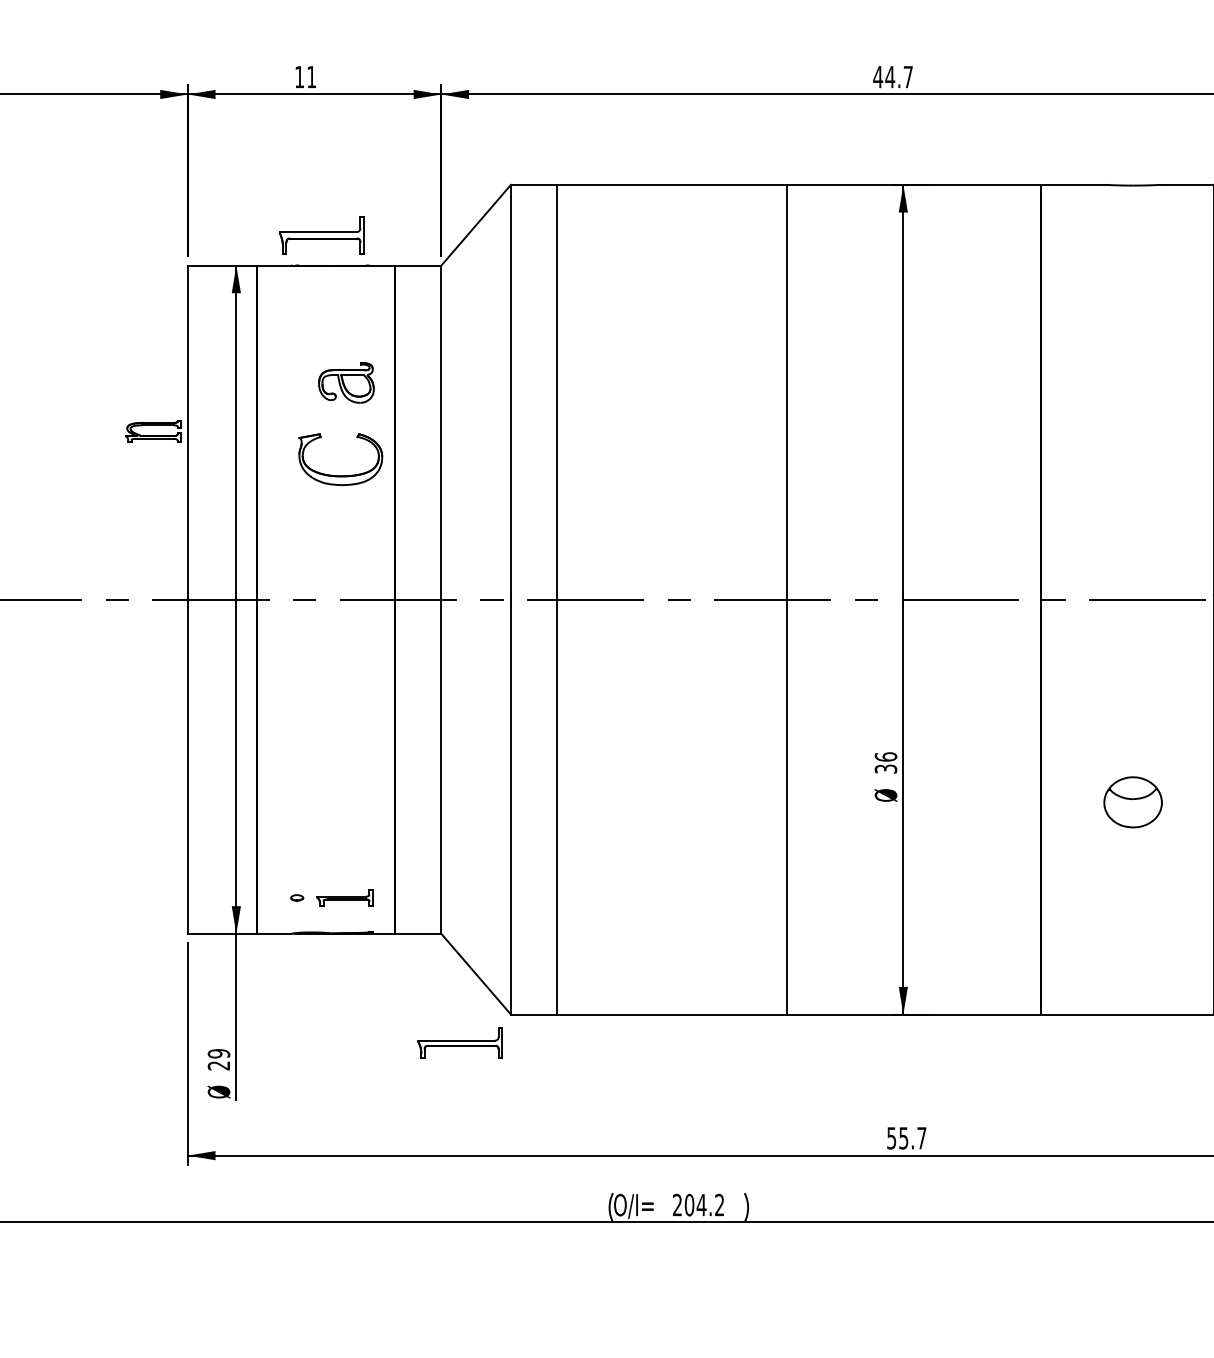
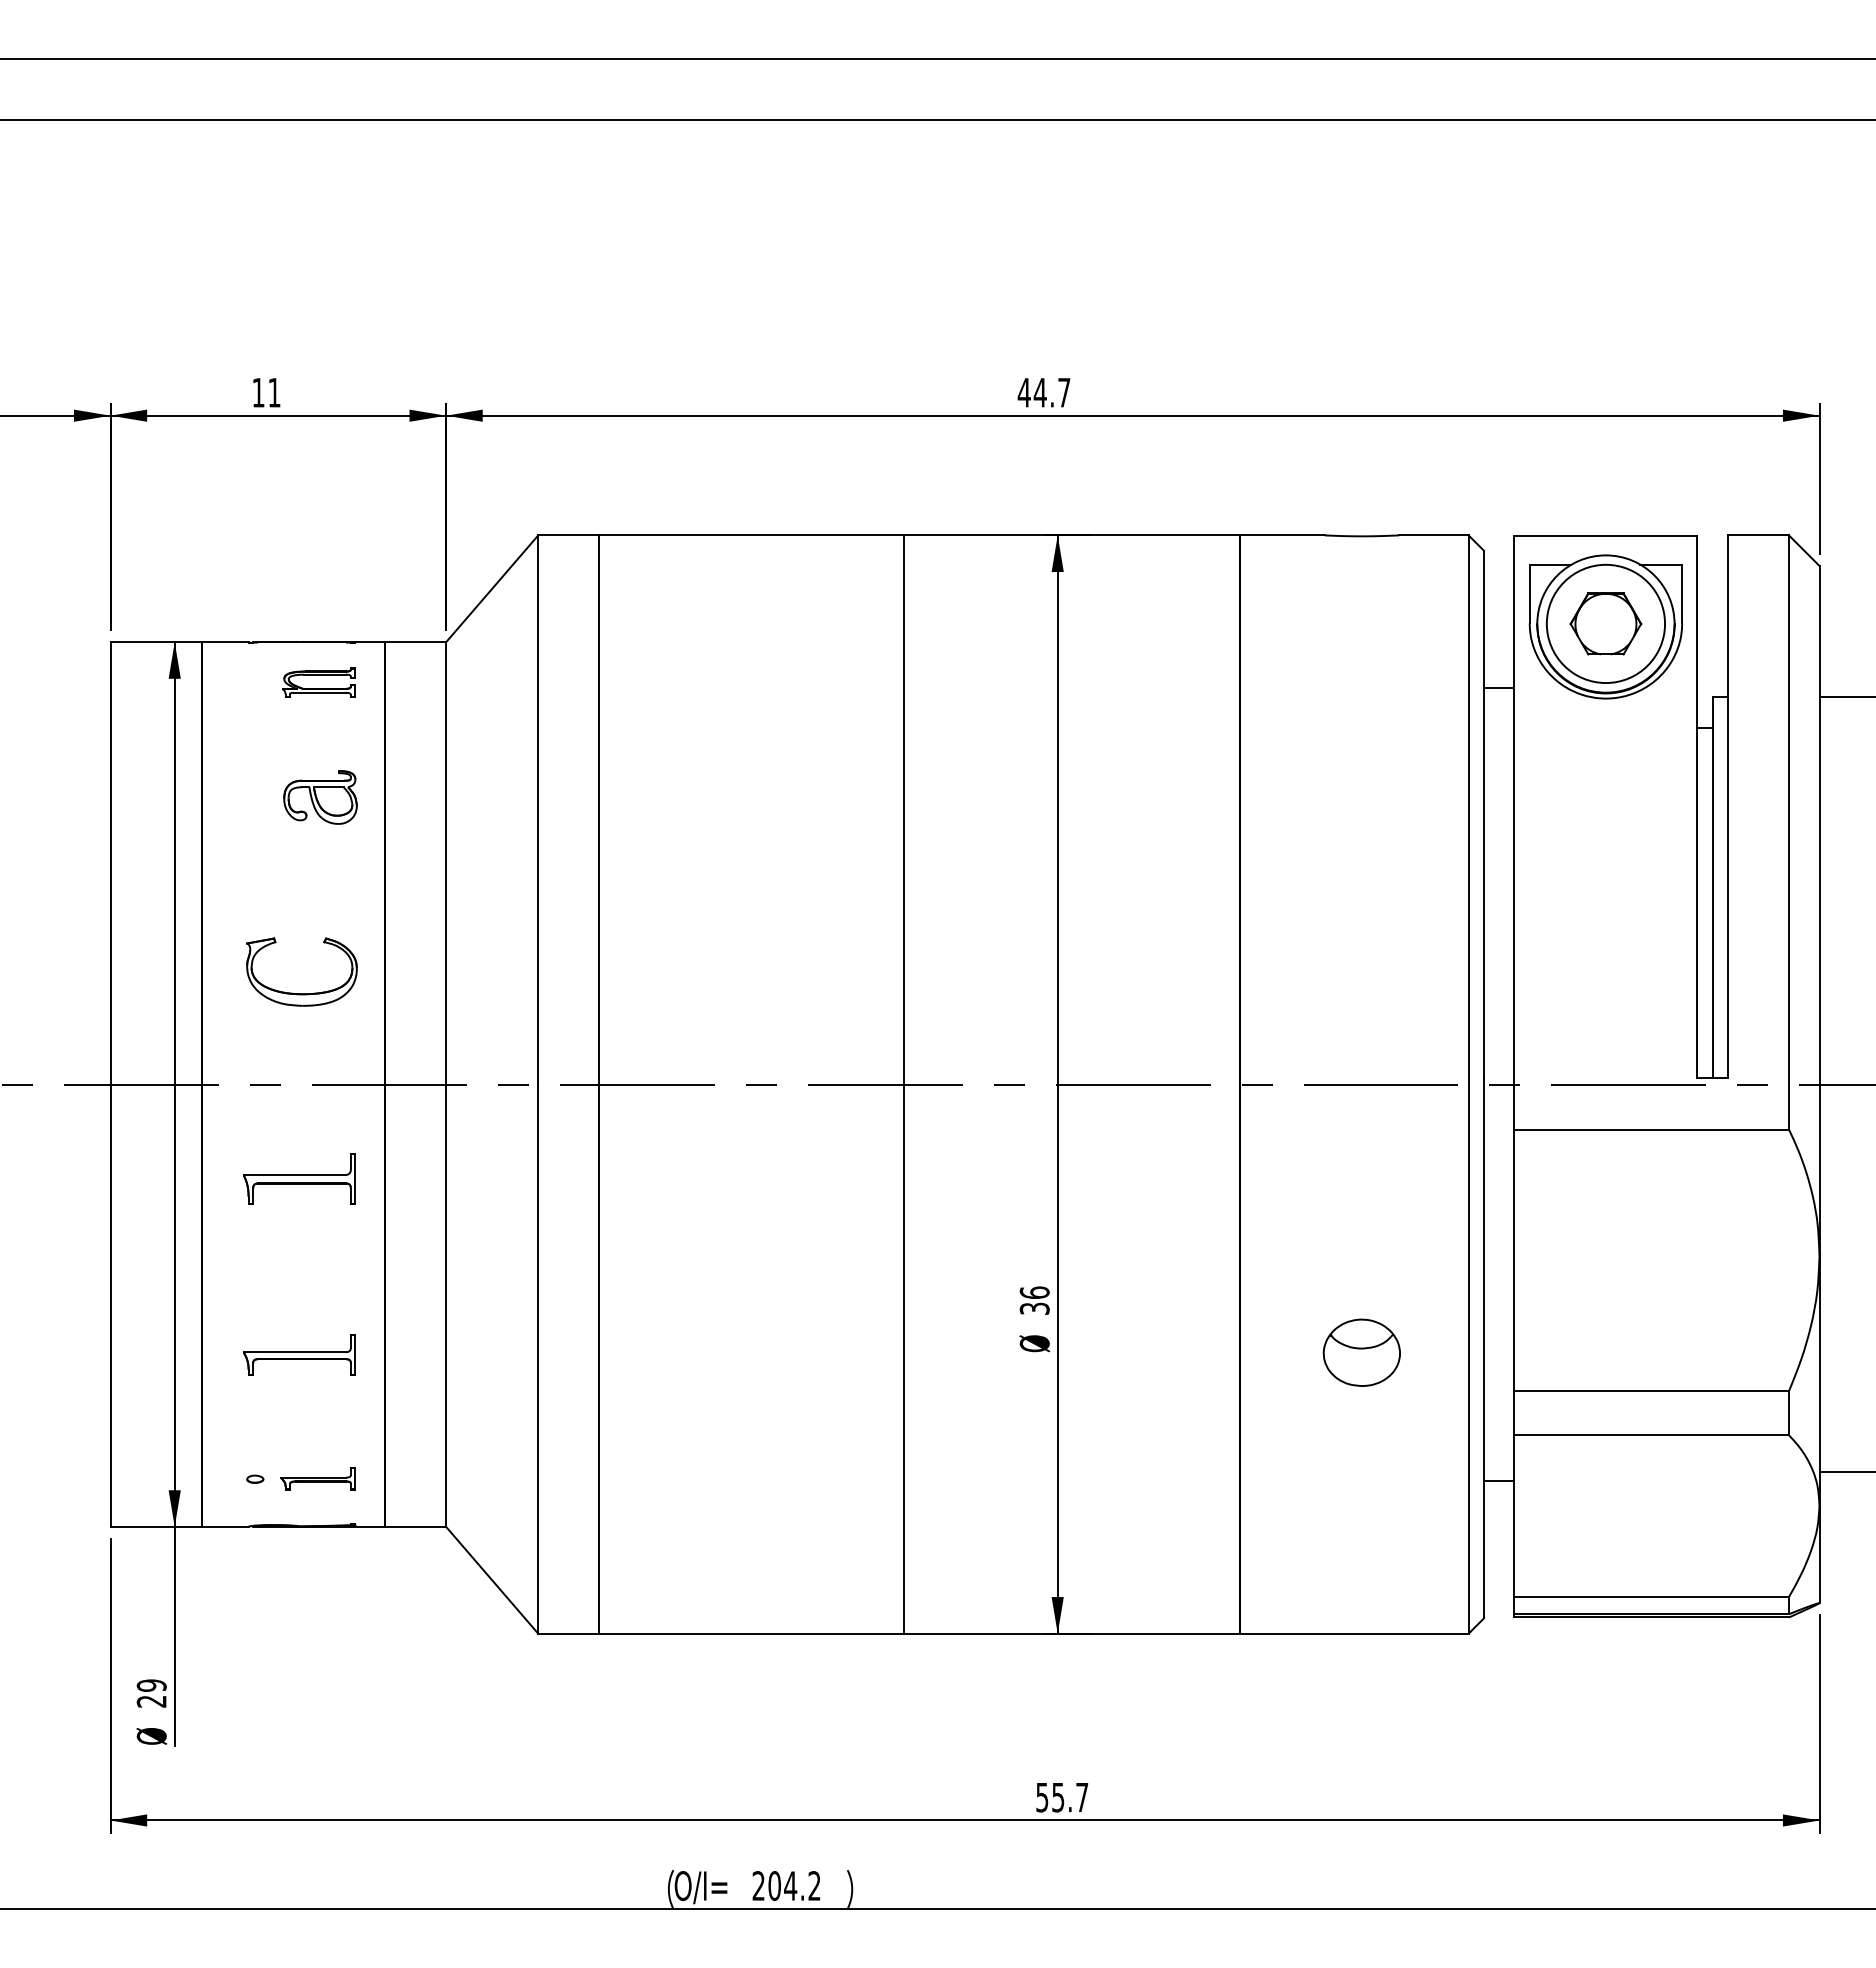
part: (321, 234) -> (299, 1178), moved
part: (153, 431) -> (318, 682), moved
part: (340, 475) -> (301, 993), moved
part: (459, 1042) -> (299, 1354), moved

